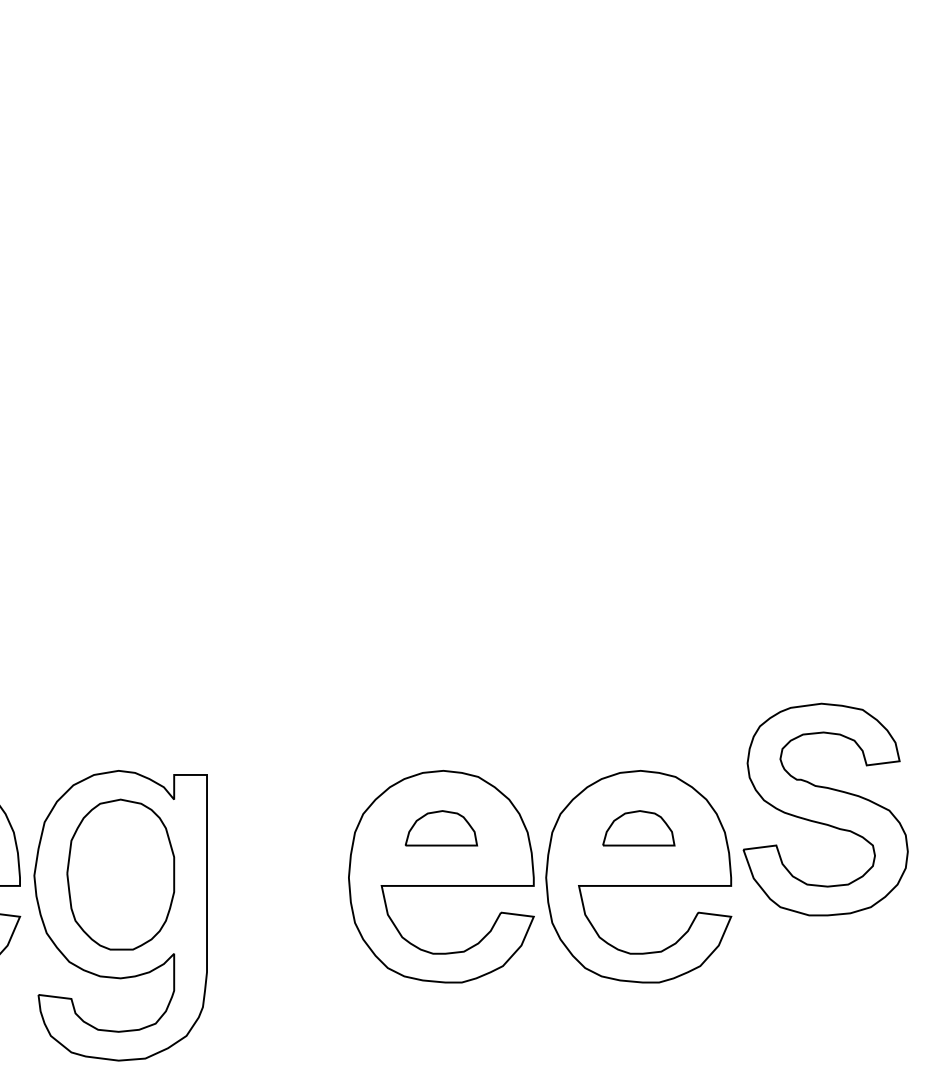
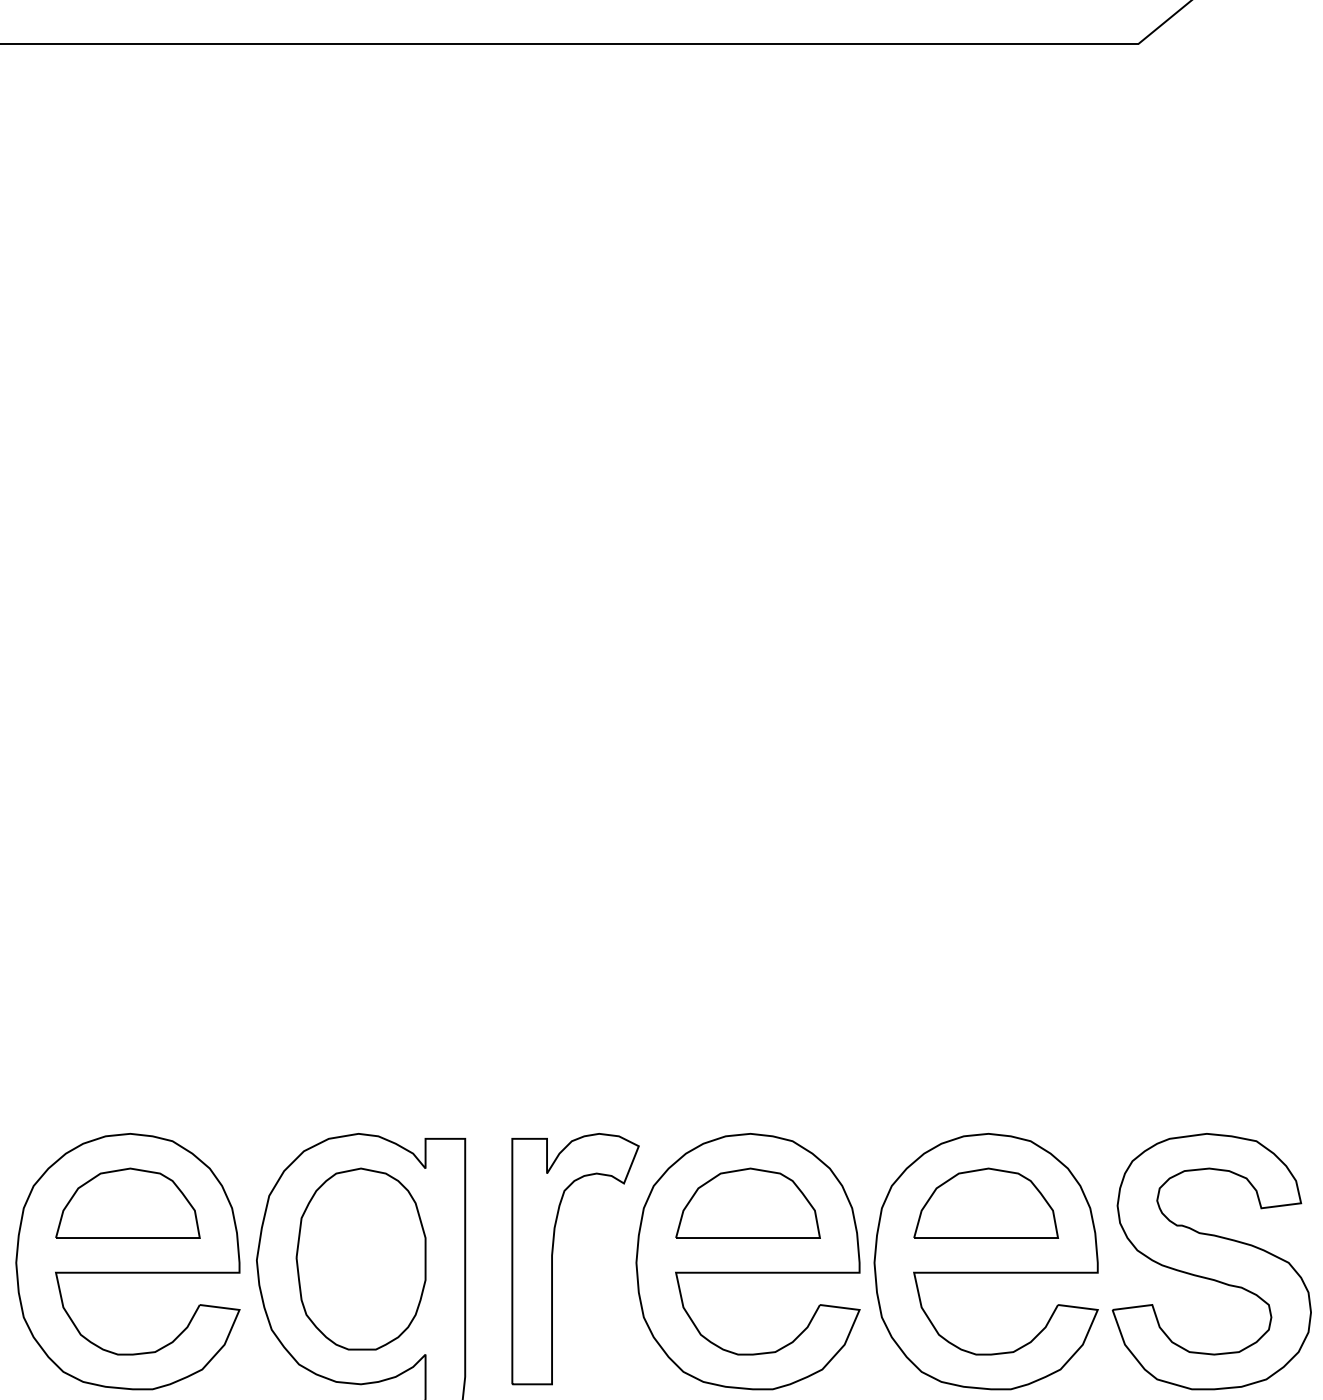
part: (825, 809) -> (1211, 1261), moved
part: (440, 827) -> (747, 1202), size x1.67
part: (638, 827) -> (986, 1202), size x1.67
part: (280, 870) -> (553, 1254), added

